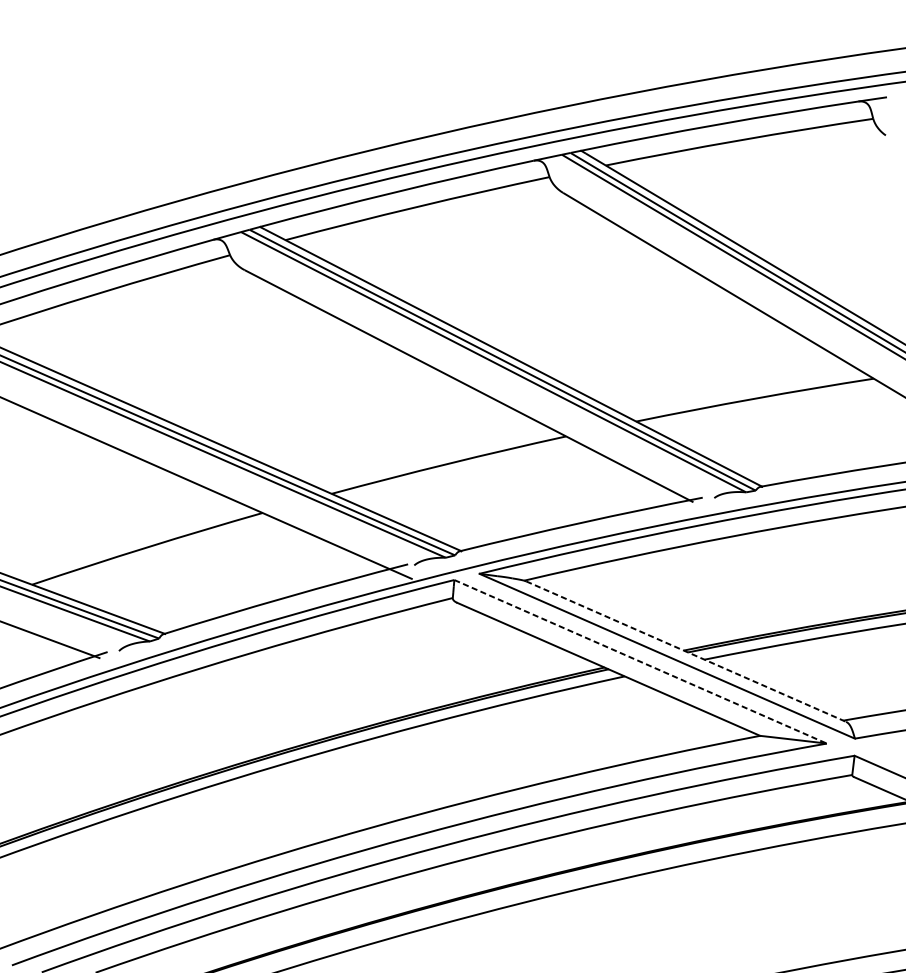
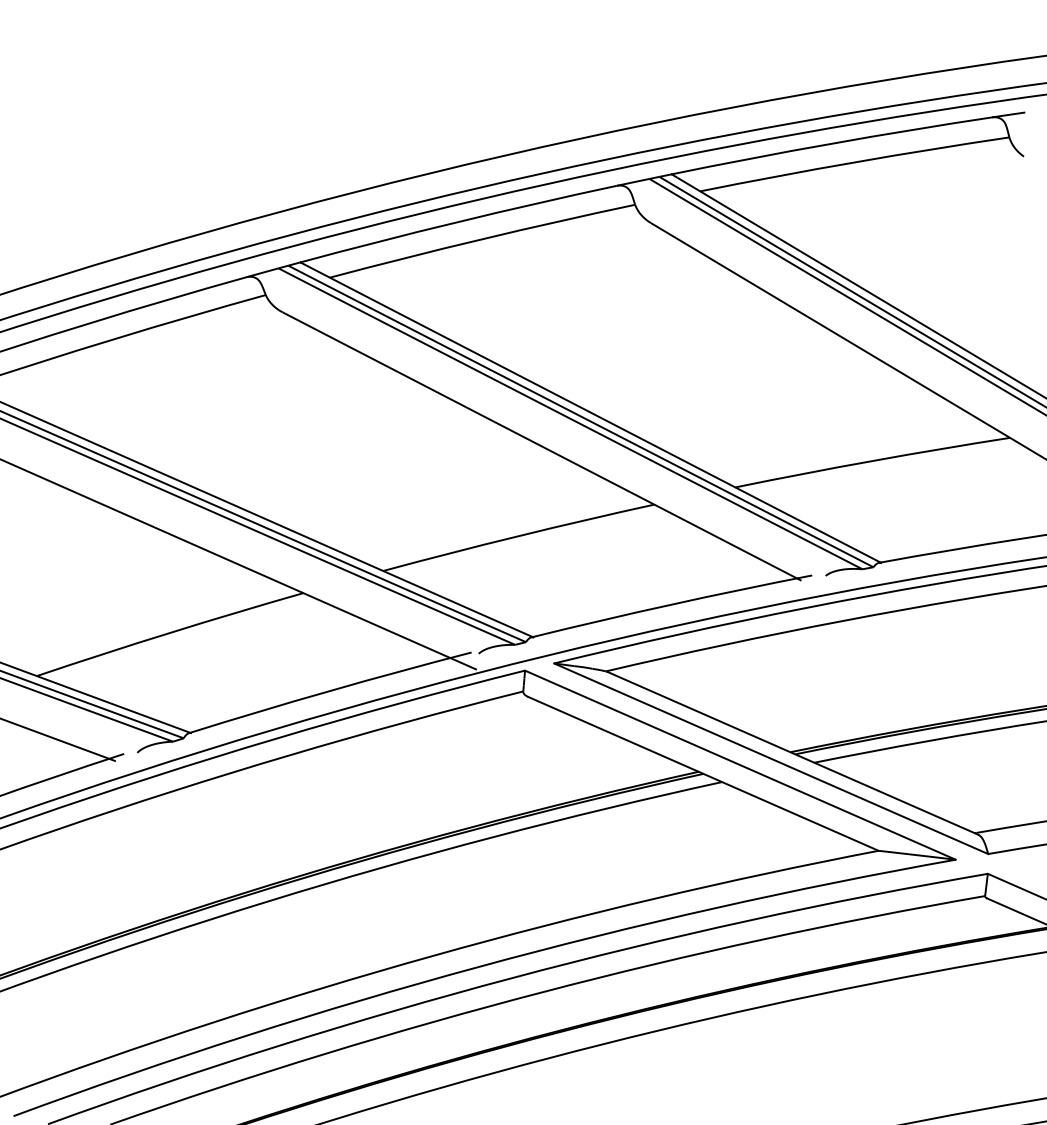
line: (686, 651) -> (793, 753), dashed -> solid
line: (640, 662) -> (740, 765), dashed -> solid

